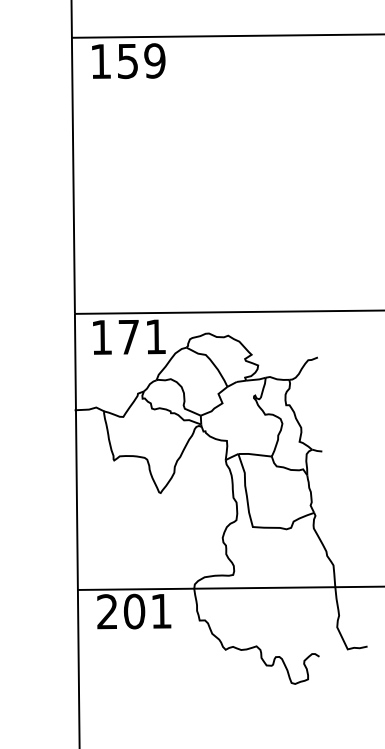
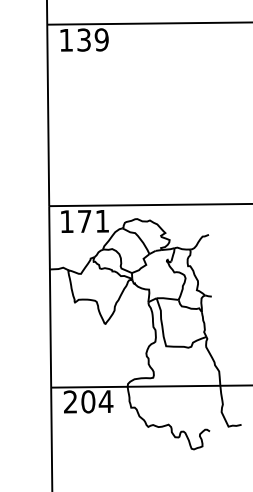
text: (128, 60) -> (84, 39), 159 -> 139
text: (160, 611) -> (105, 401), 201 -> 204

